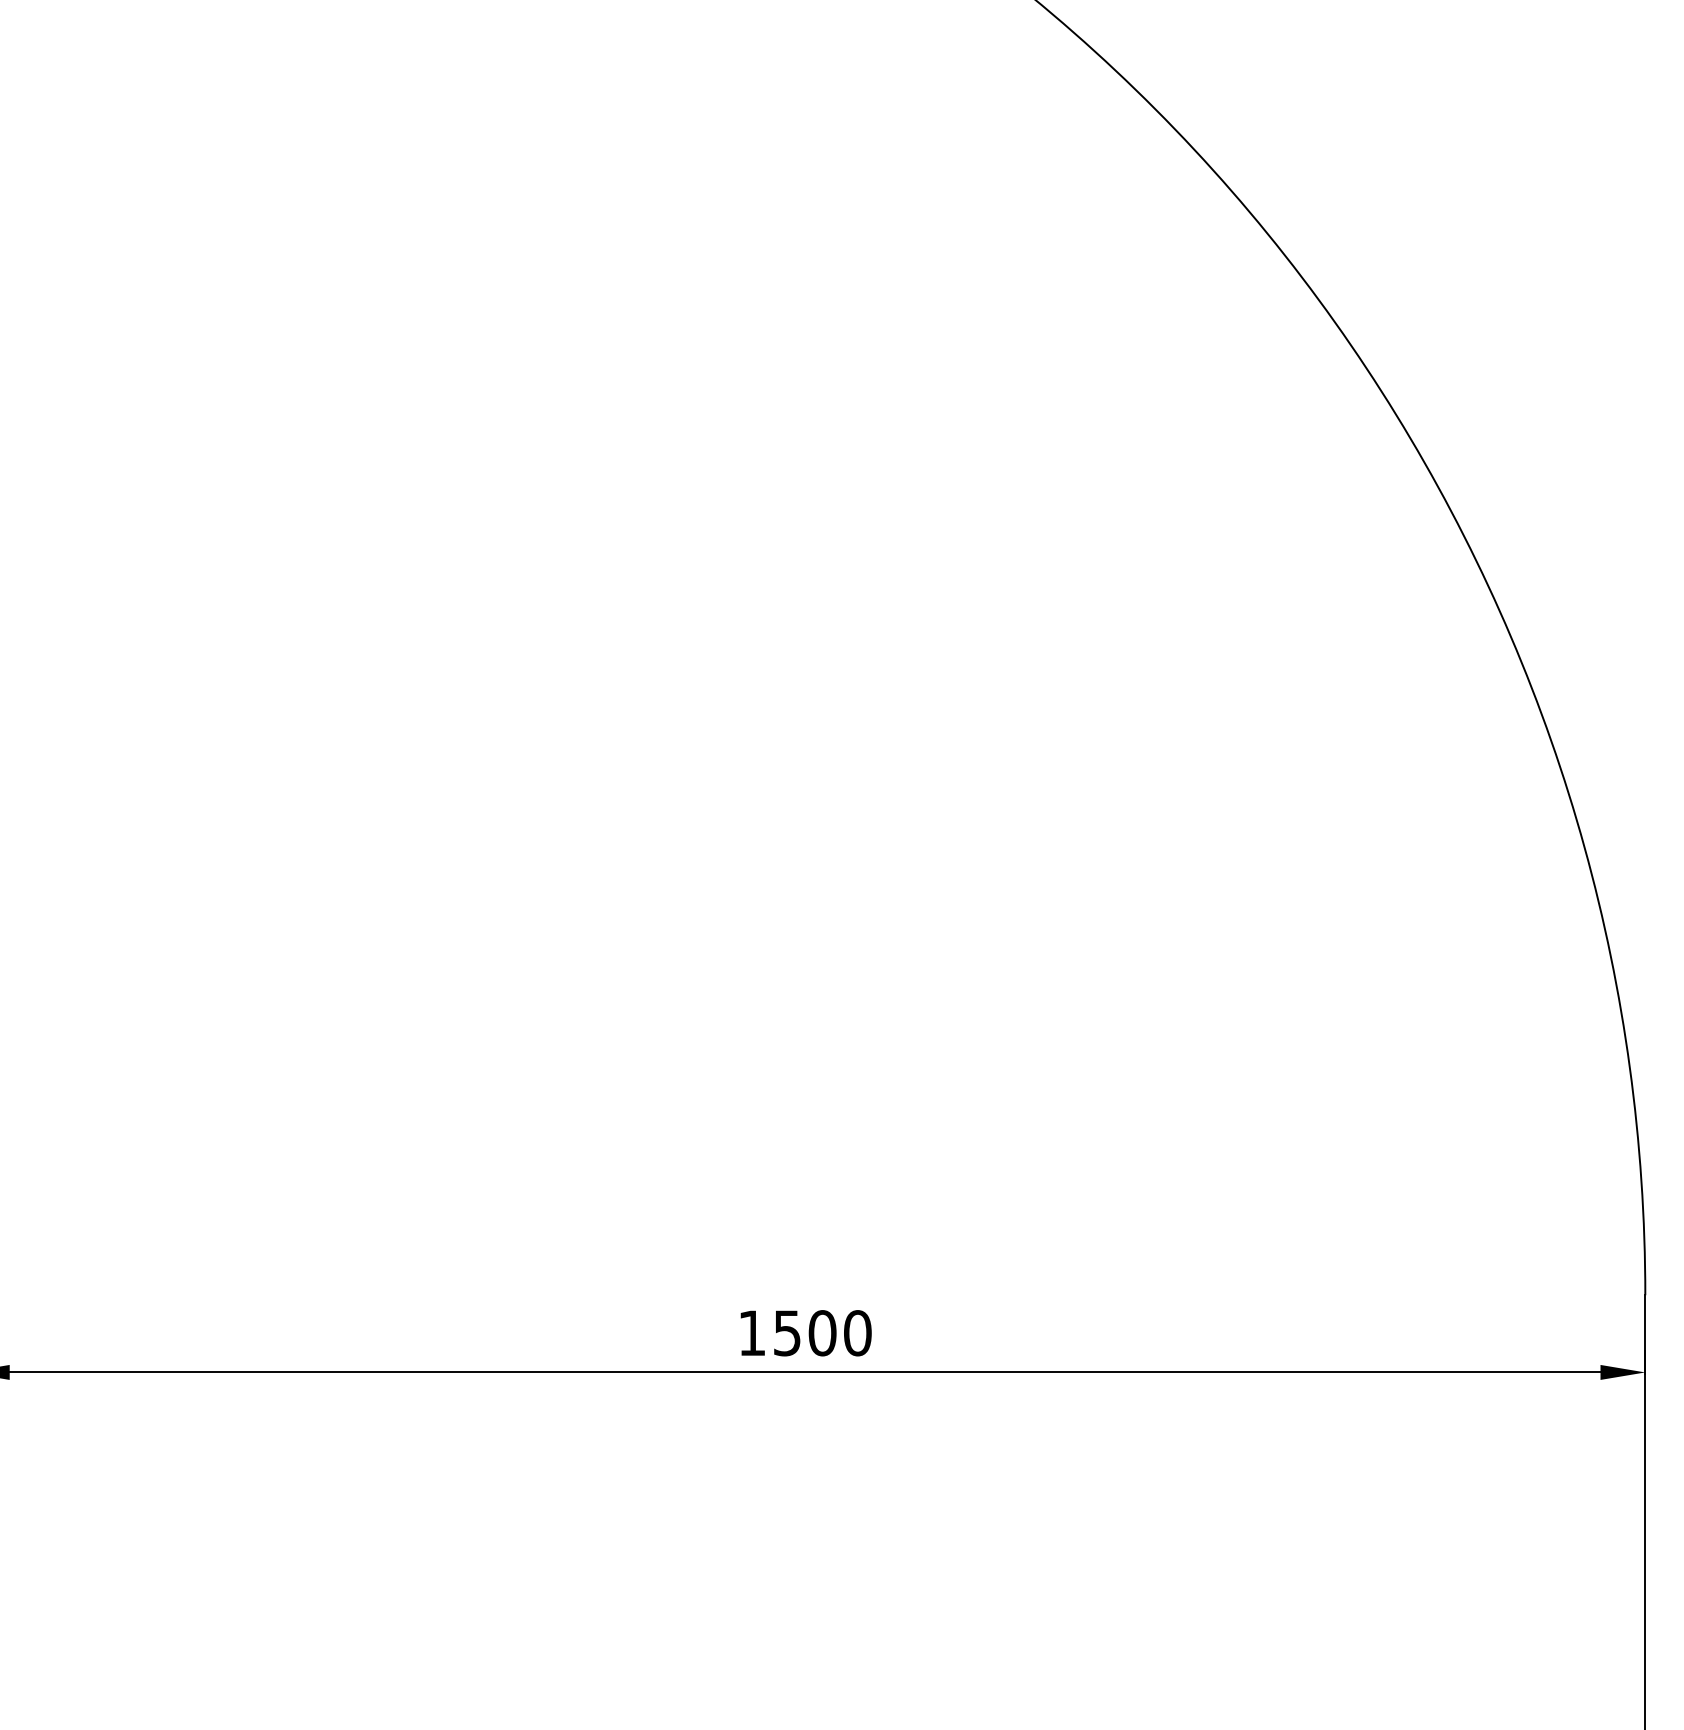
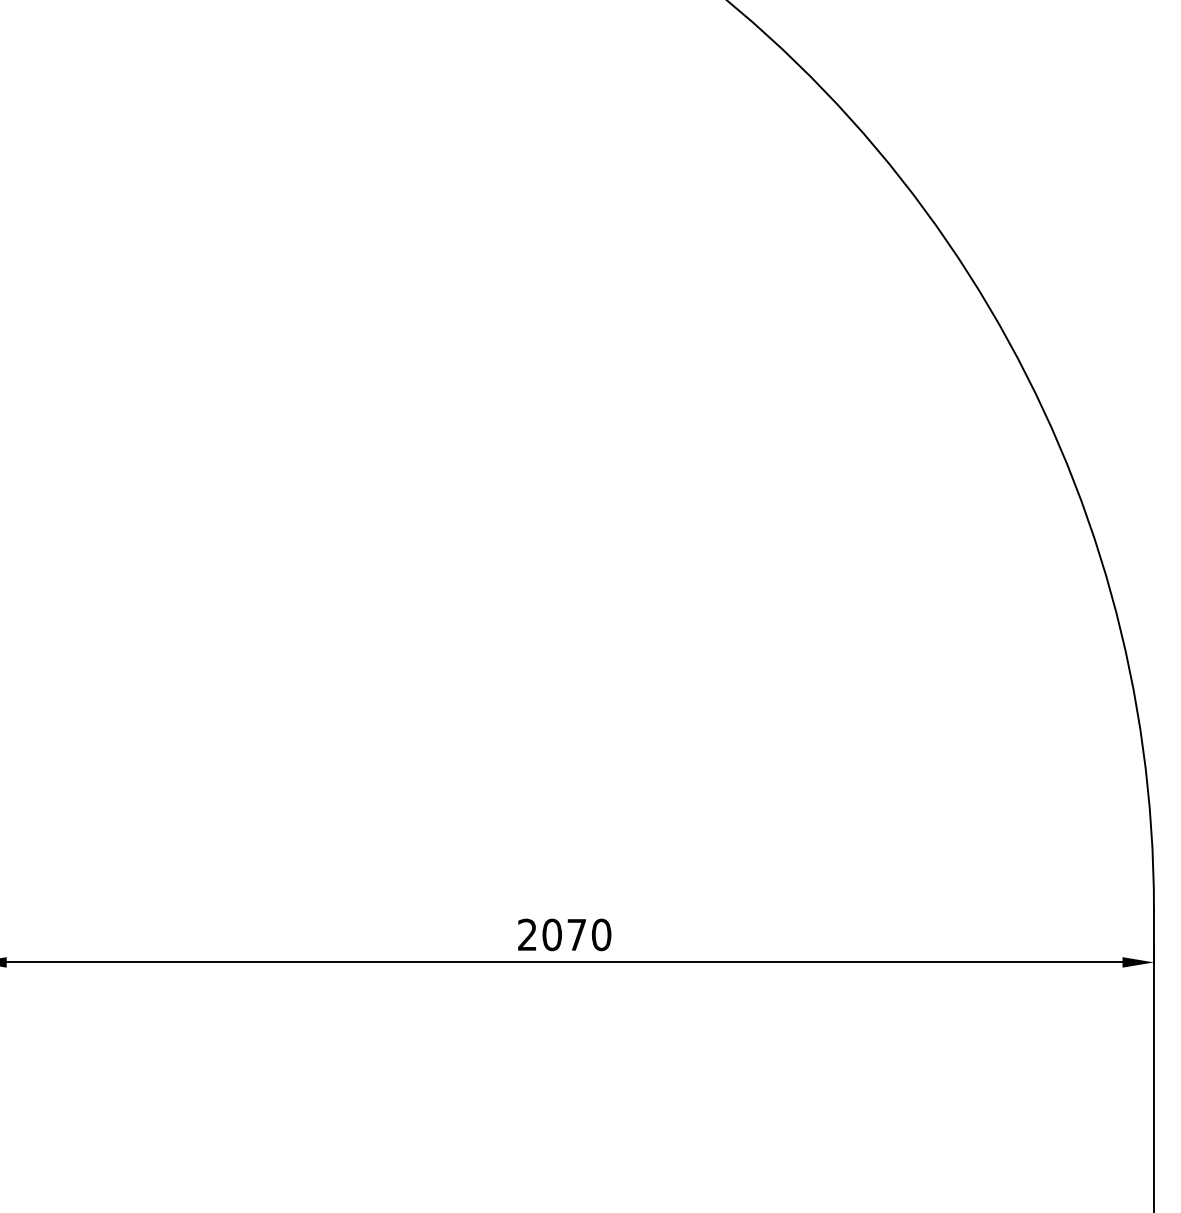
text: (787, 1333) -> (552, 935), 1500 -> 2070

